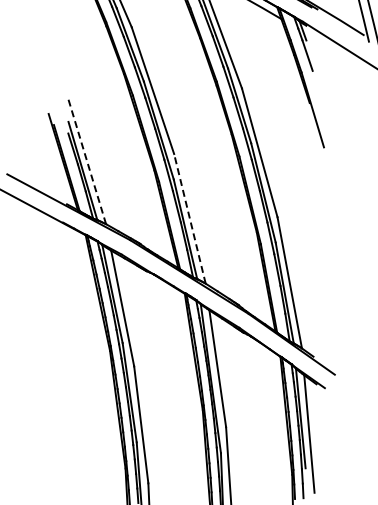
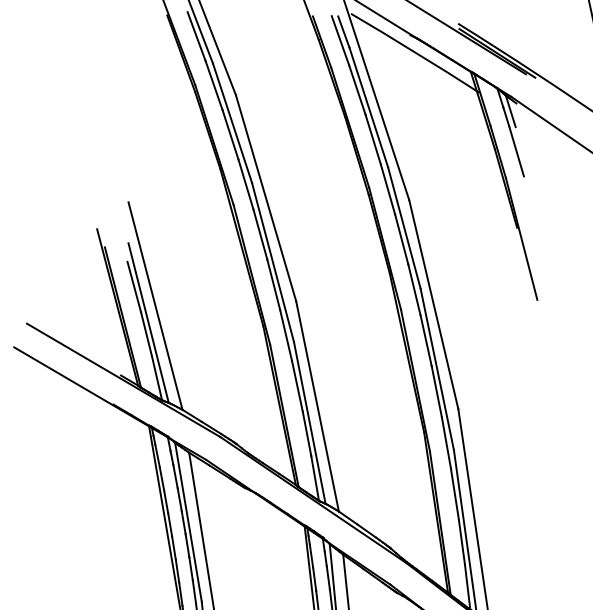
line: (86, 160) -> (154, 306), dashed -> solid
line: (189, 218) -> (316, 405), dashed -> solid

